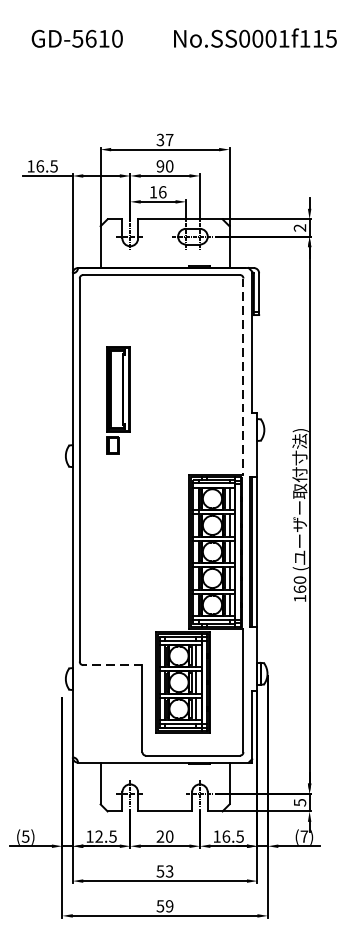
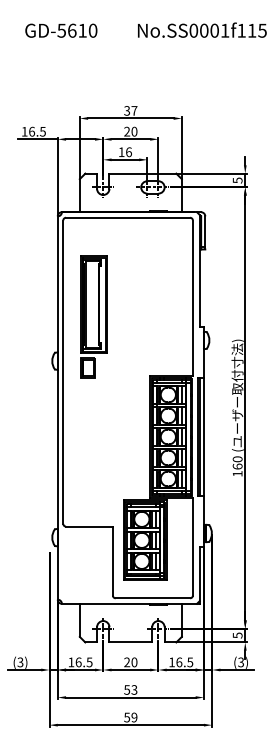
text: (160, 166) -> (127, 131), 90 -> 20
text: (299, 227) -> (237, 180), 2 -> 5
line: (242, 377) -> (192, 298), dashed -> solid
part: (117, 399) -> (93, 316), size x1.43
line: (111, 664) -> (88, 526), dashed -> solid
text: (25, 835) -> (20, 661), (5) -> (3)
text: (98, 836) -> (78, 662), 12.5 -> 16.5
text: (303, 836) -> (240, 662), (7) -> (3)

